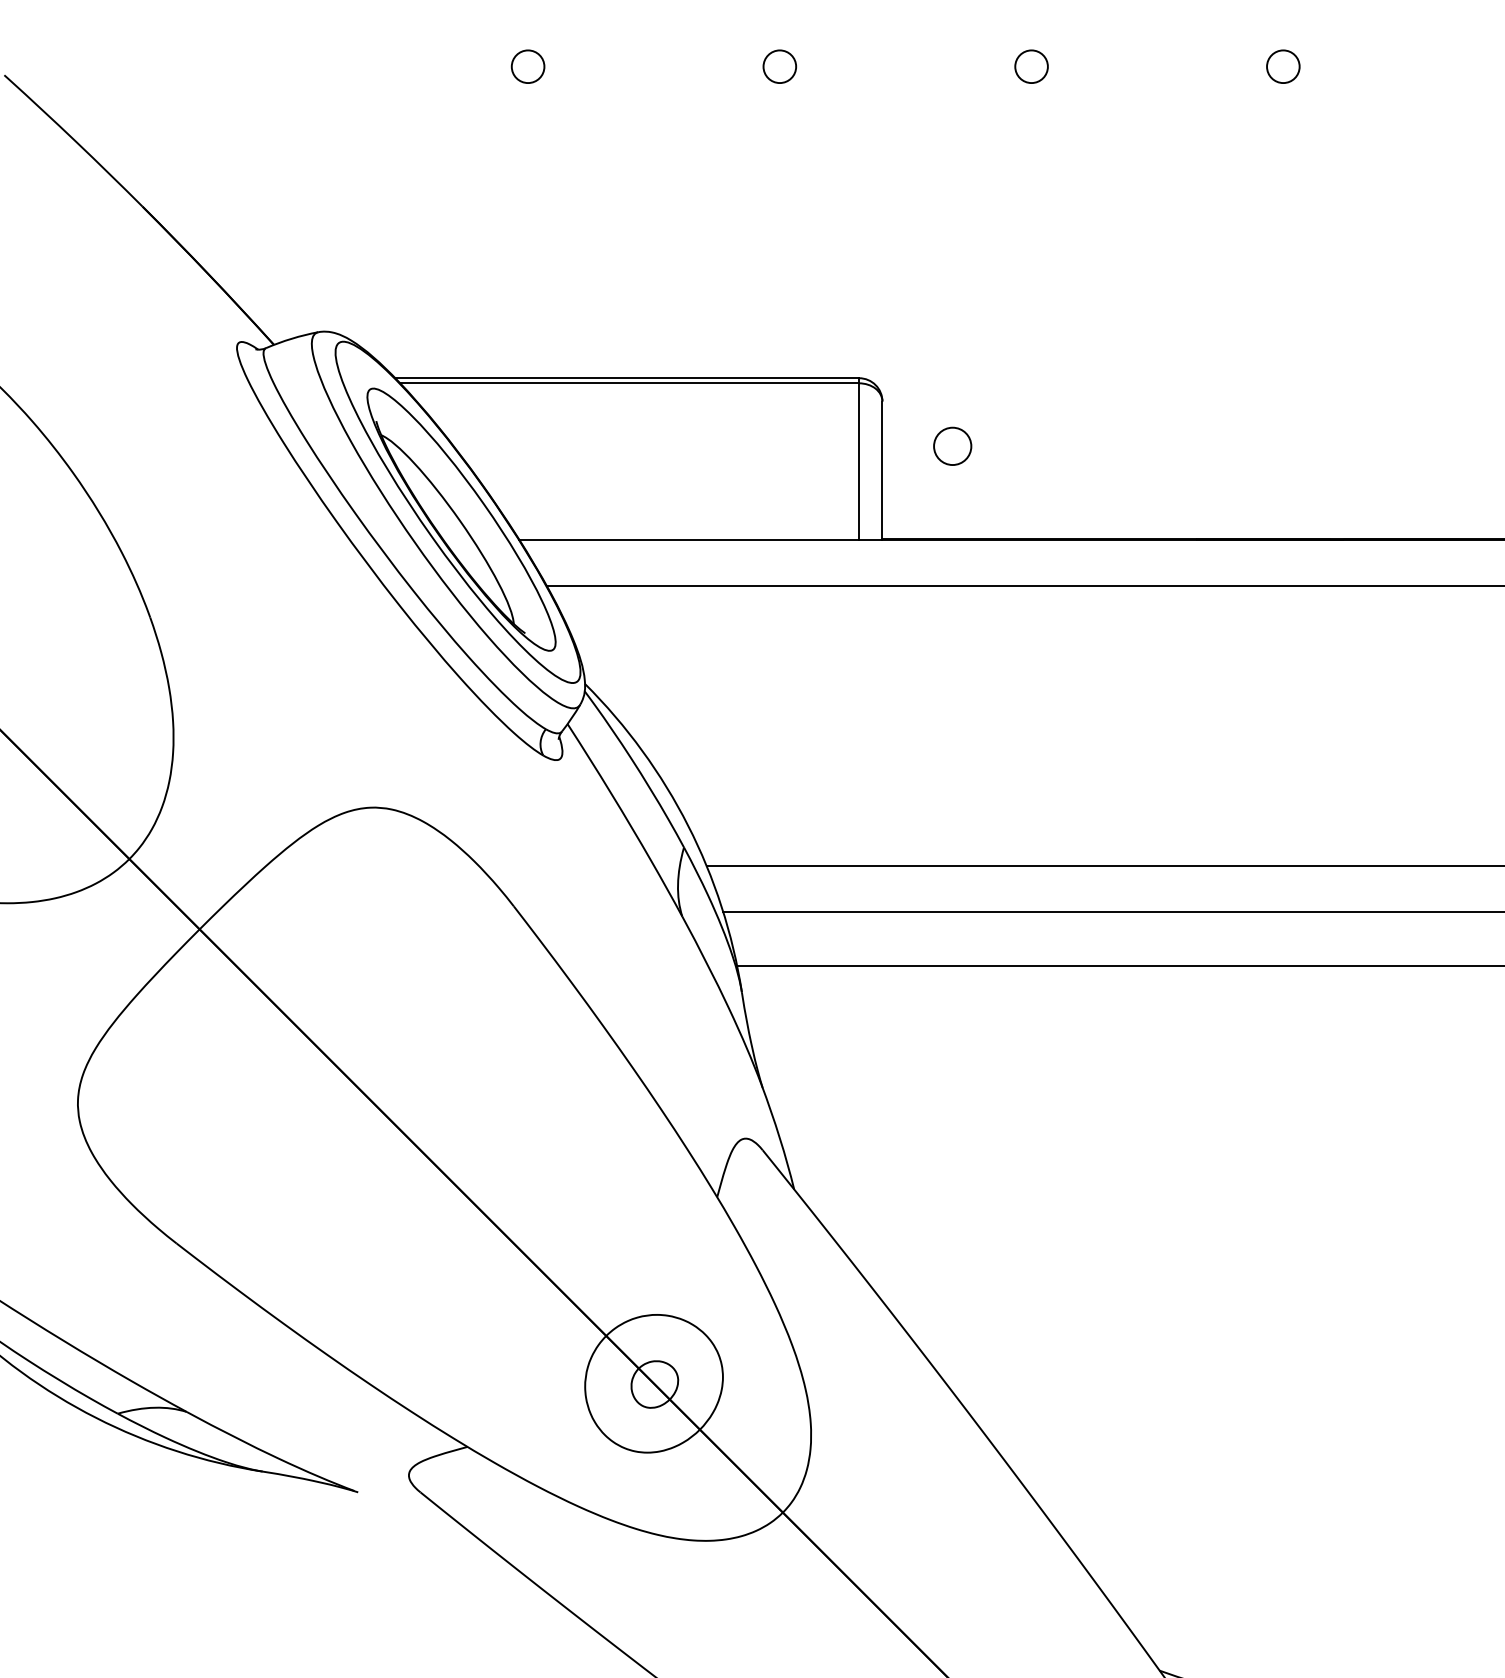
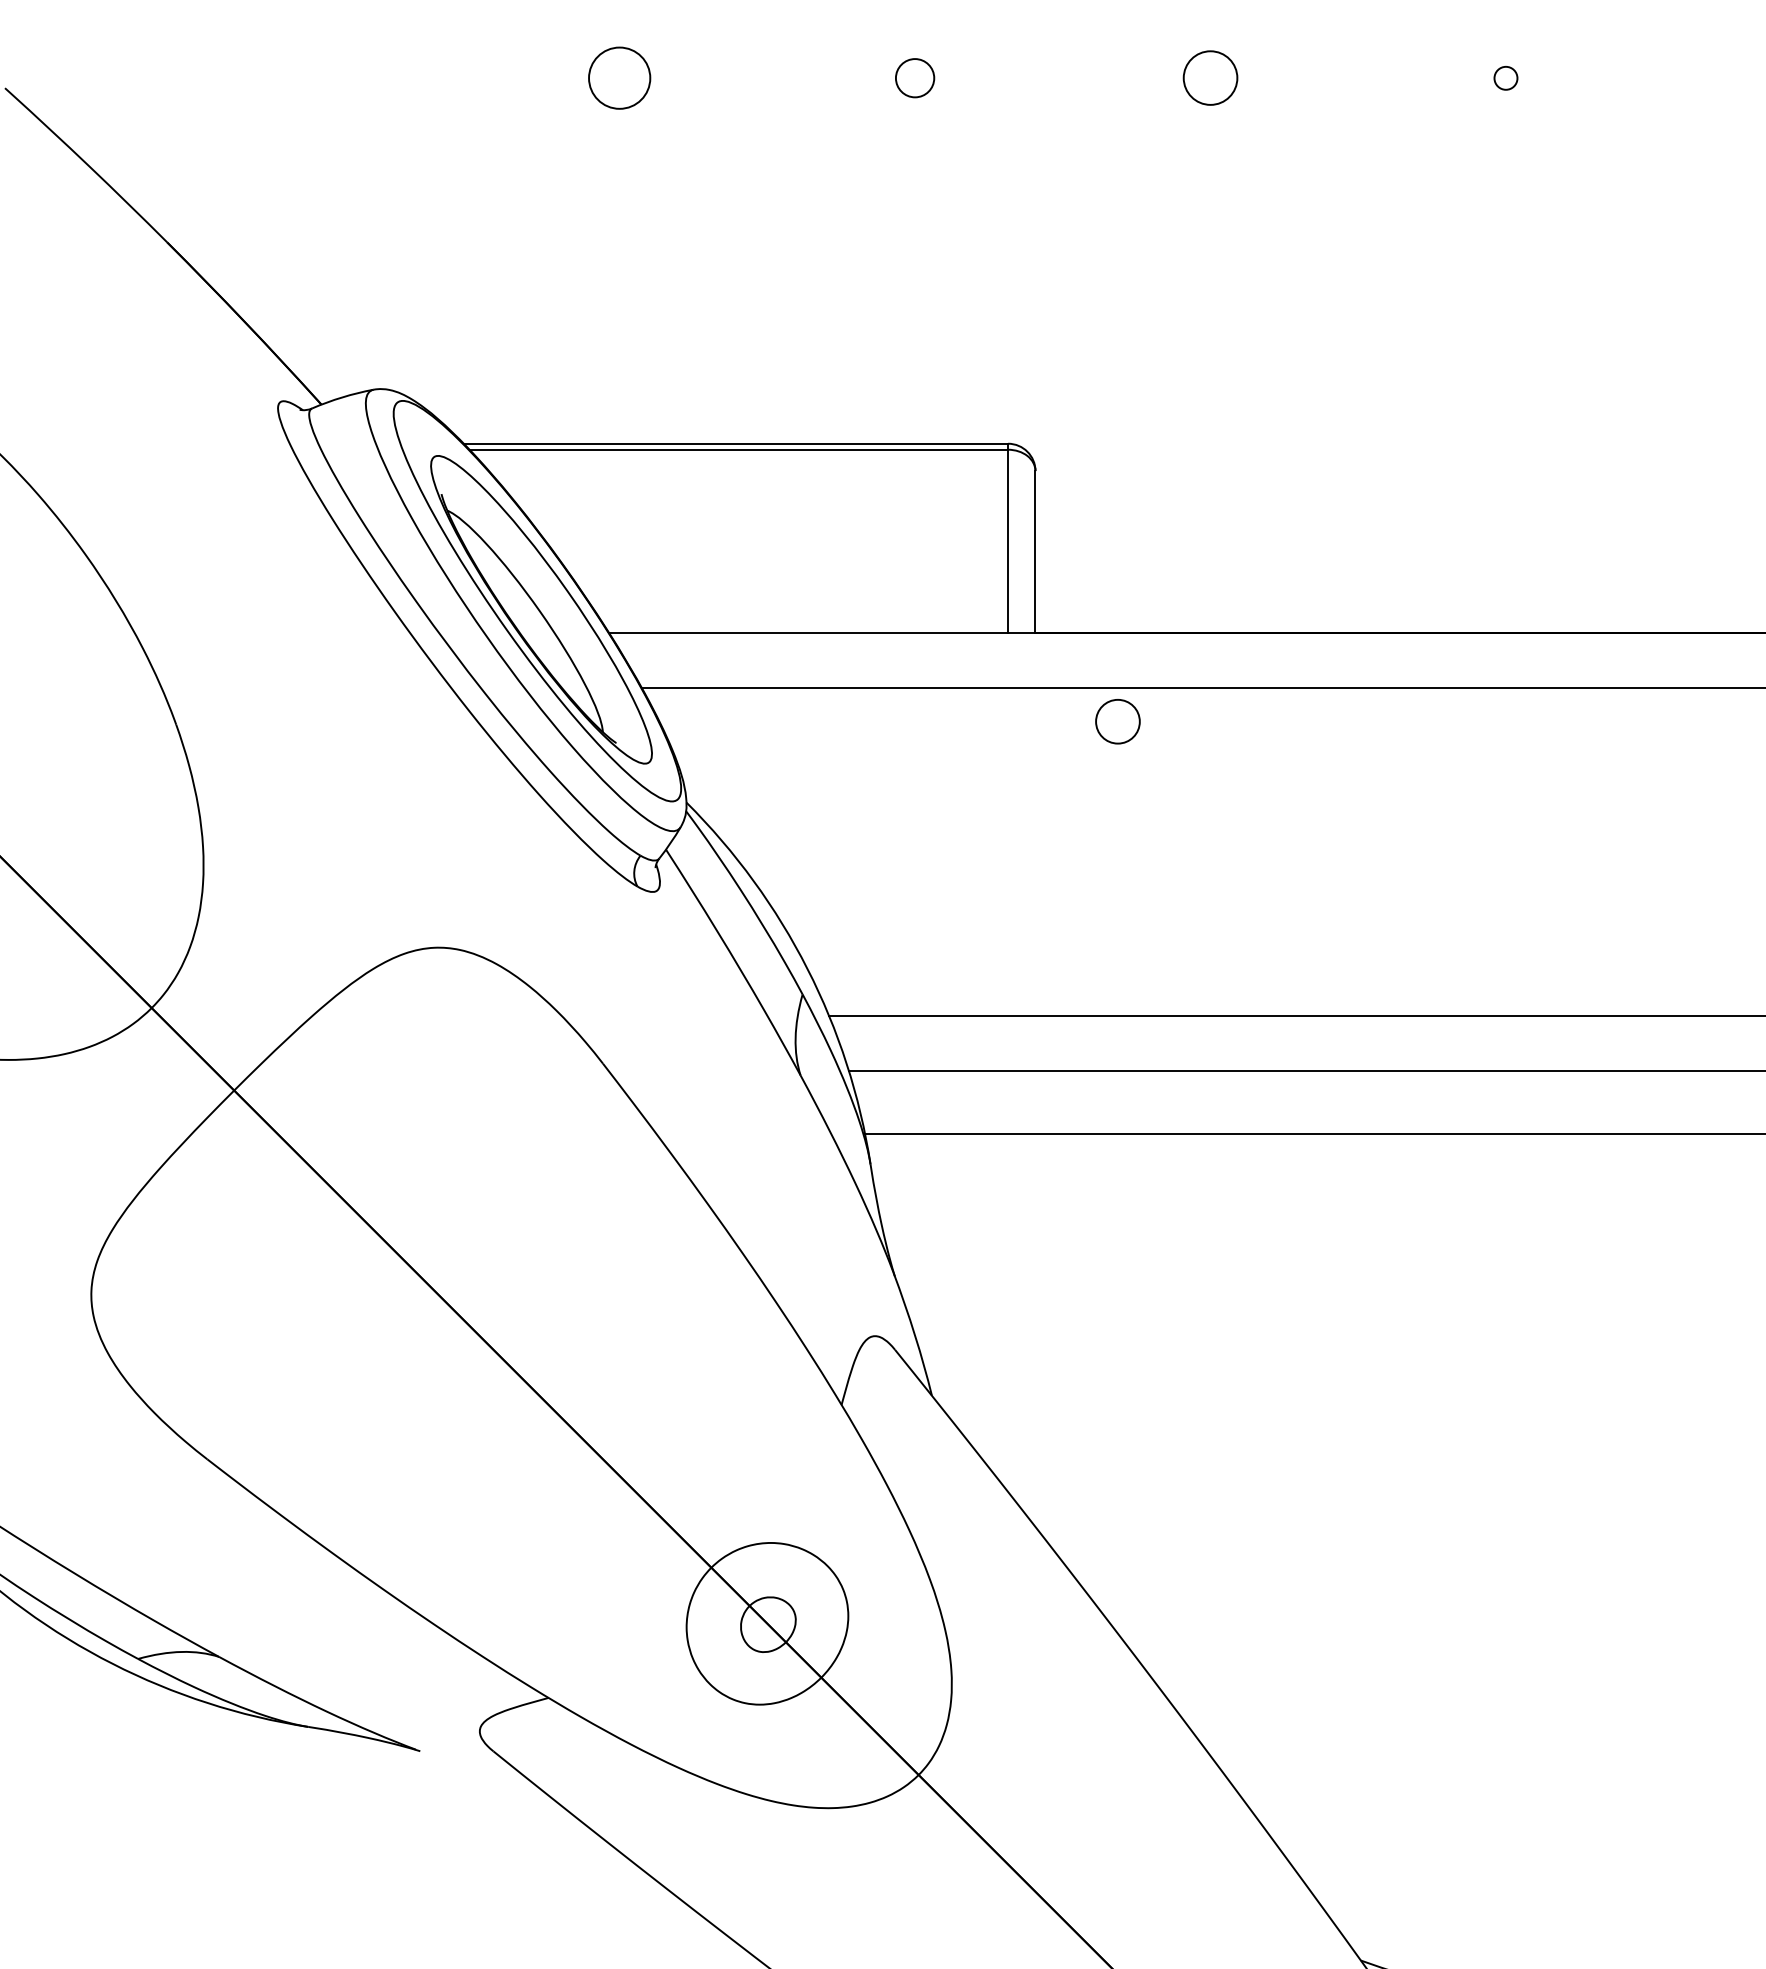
circle: (527, 66) -> (619, 78), size x1.6
circle: (1031, 66) -> (1210, 78), size x1.4
circle: (1282, 66) -> (1505, 78), size x0.6
circle: (952, 446) -> (1117, 721), moved

